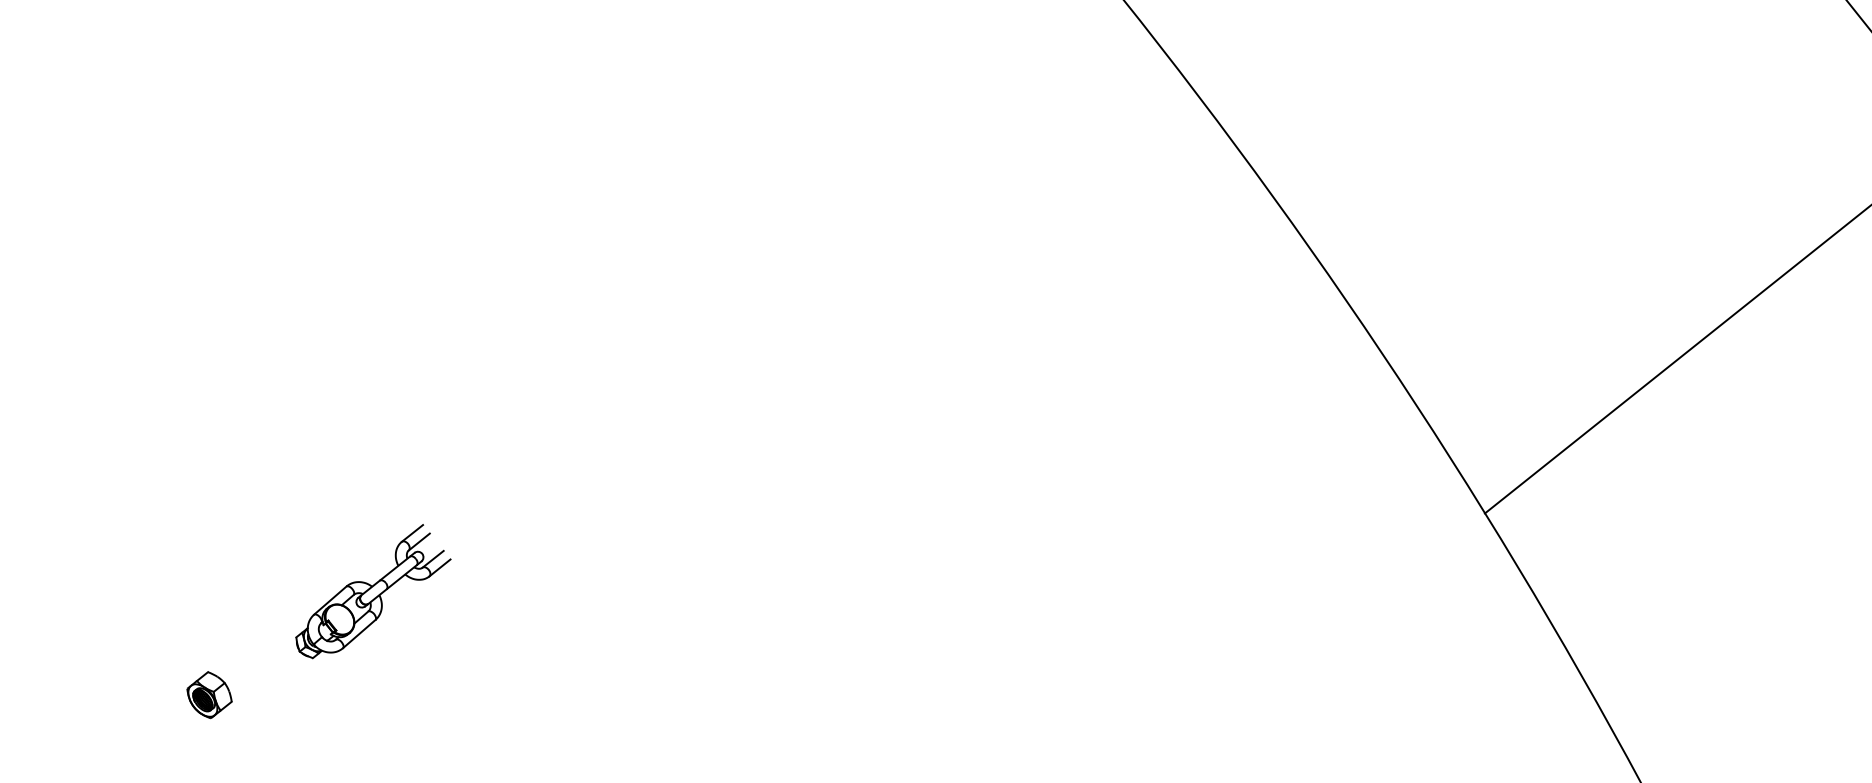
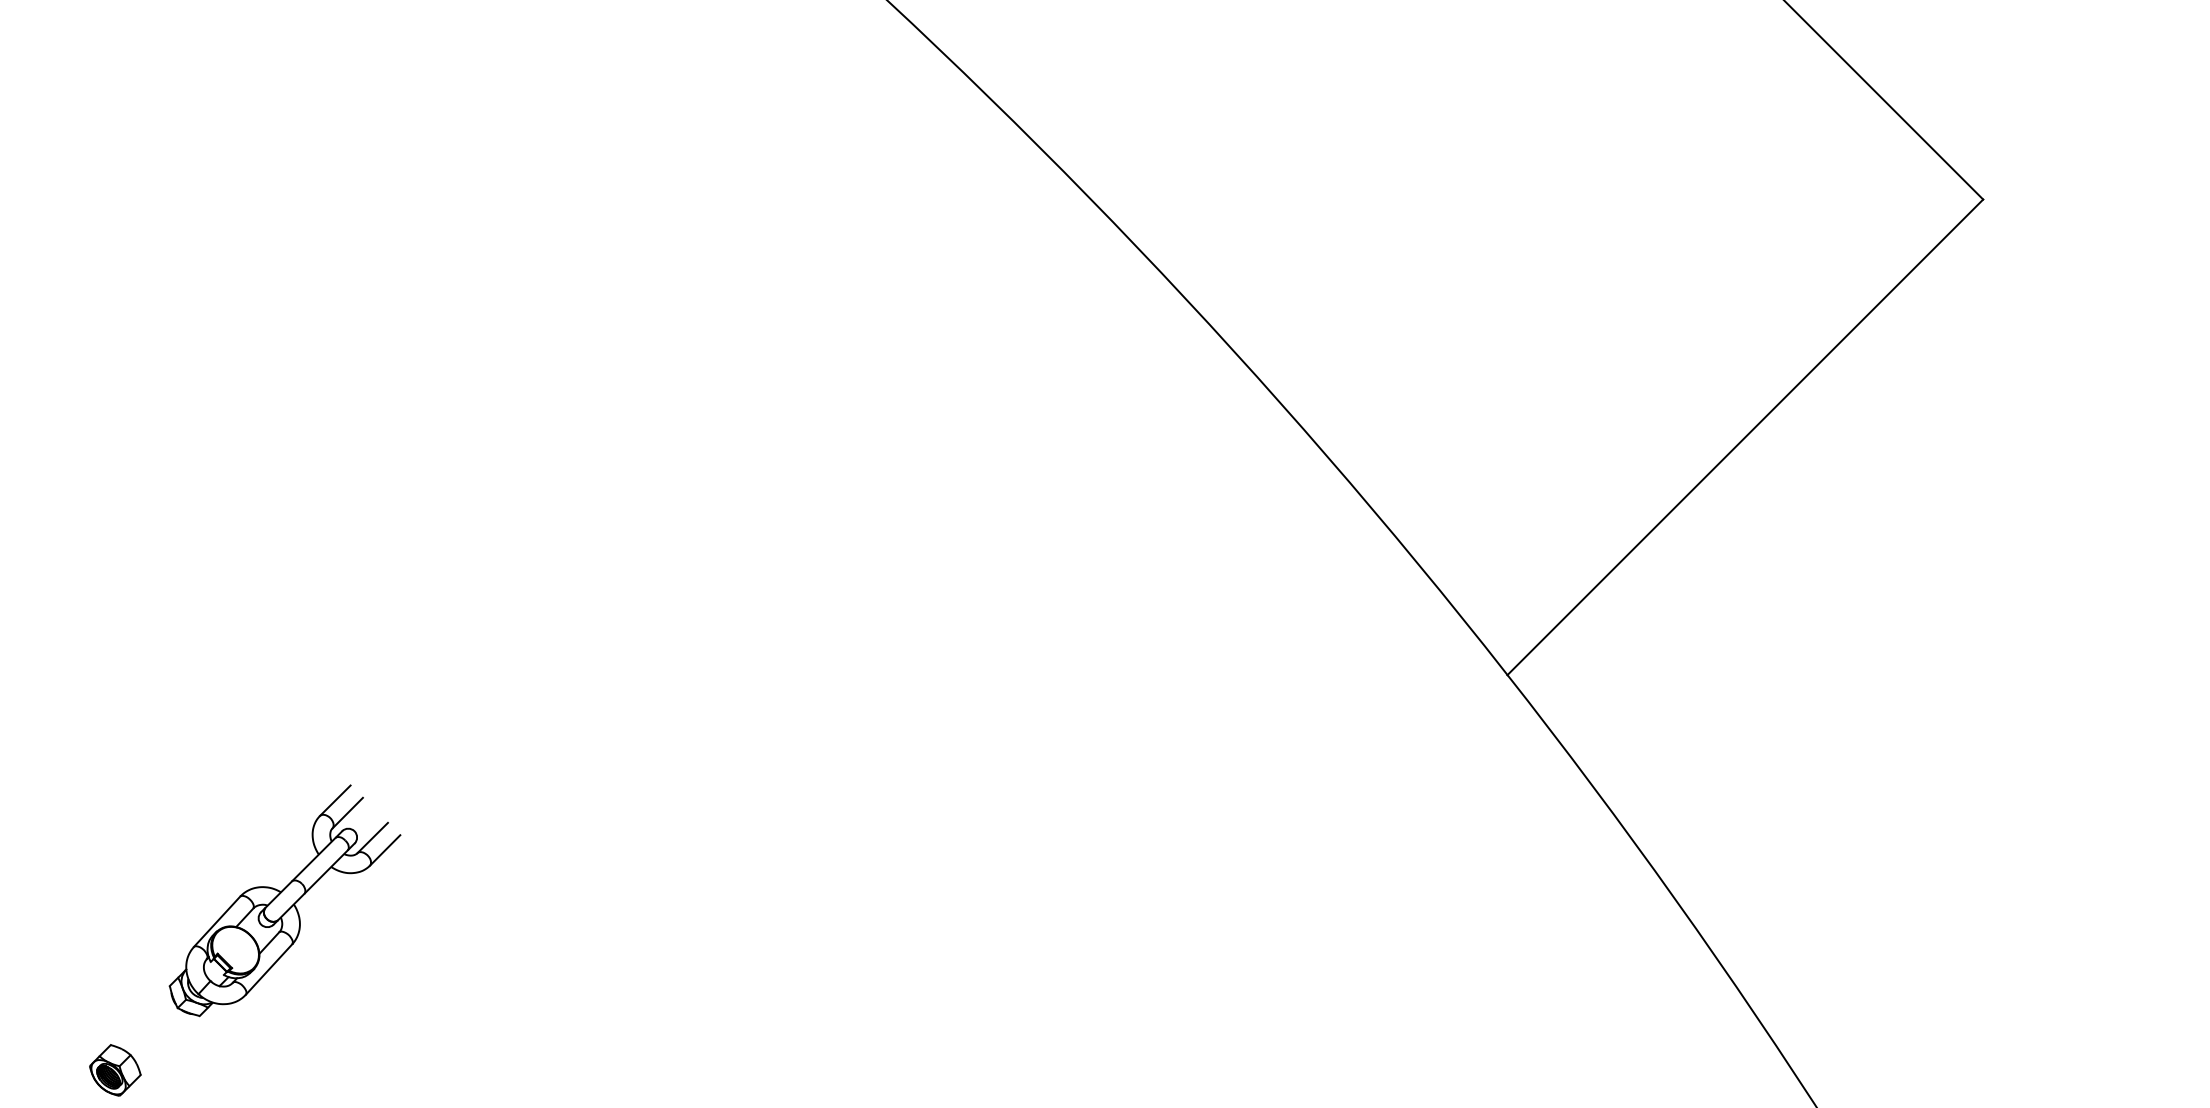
part: (373, 591) -> (284, 900), size x1.43
part: (209, 695) -> (115, 1070), moved

